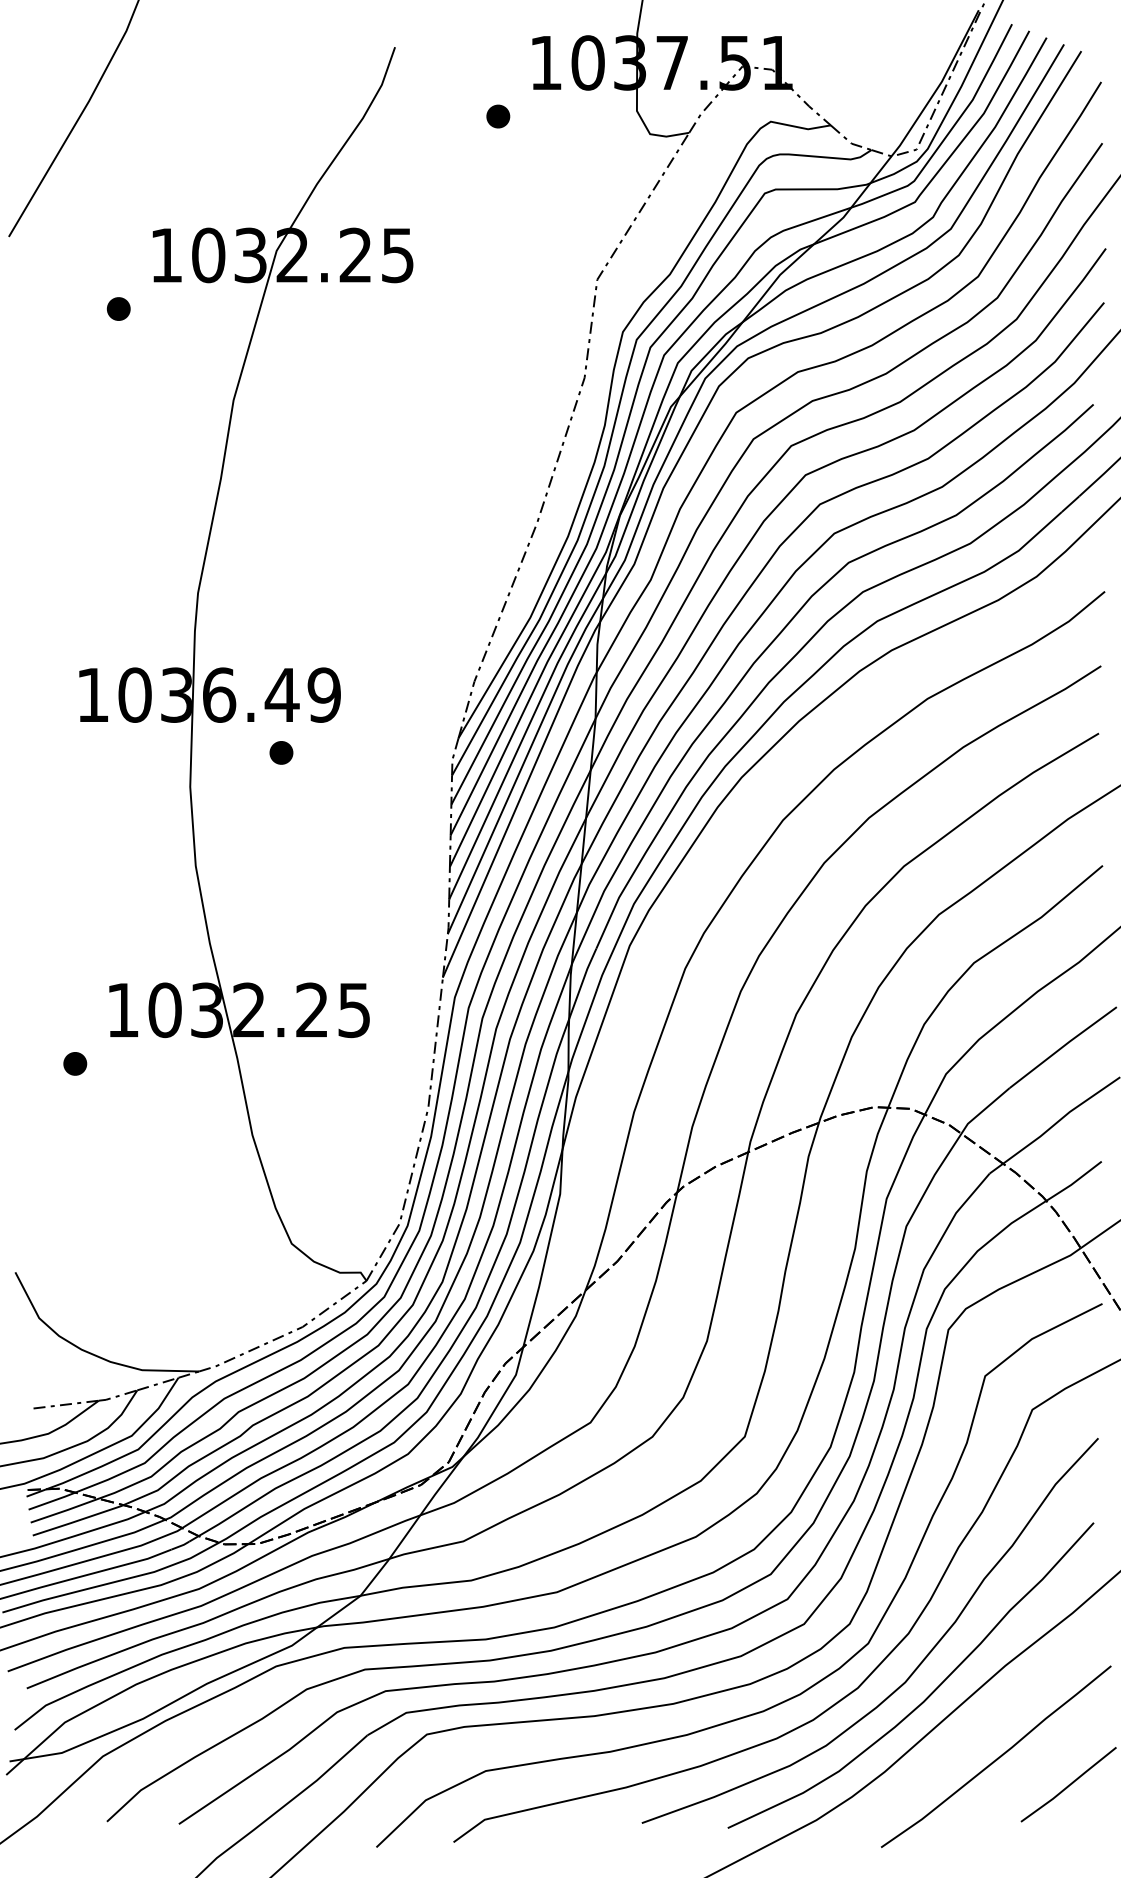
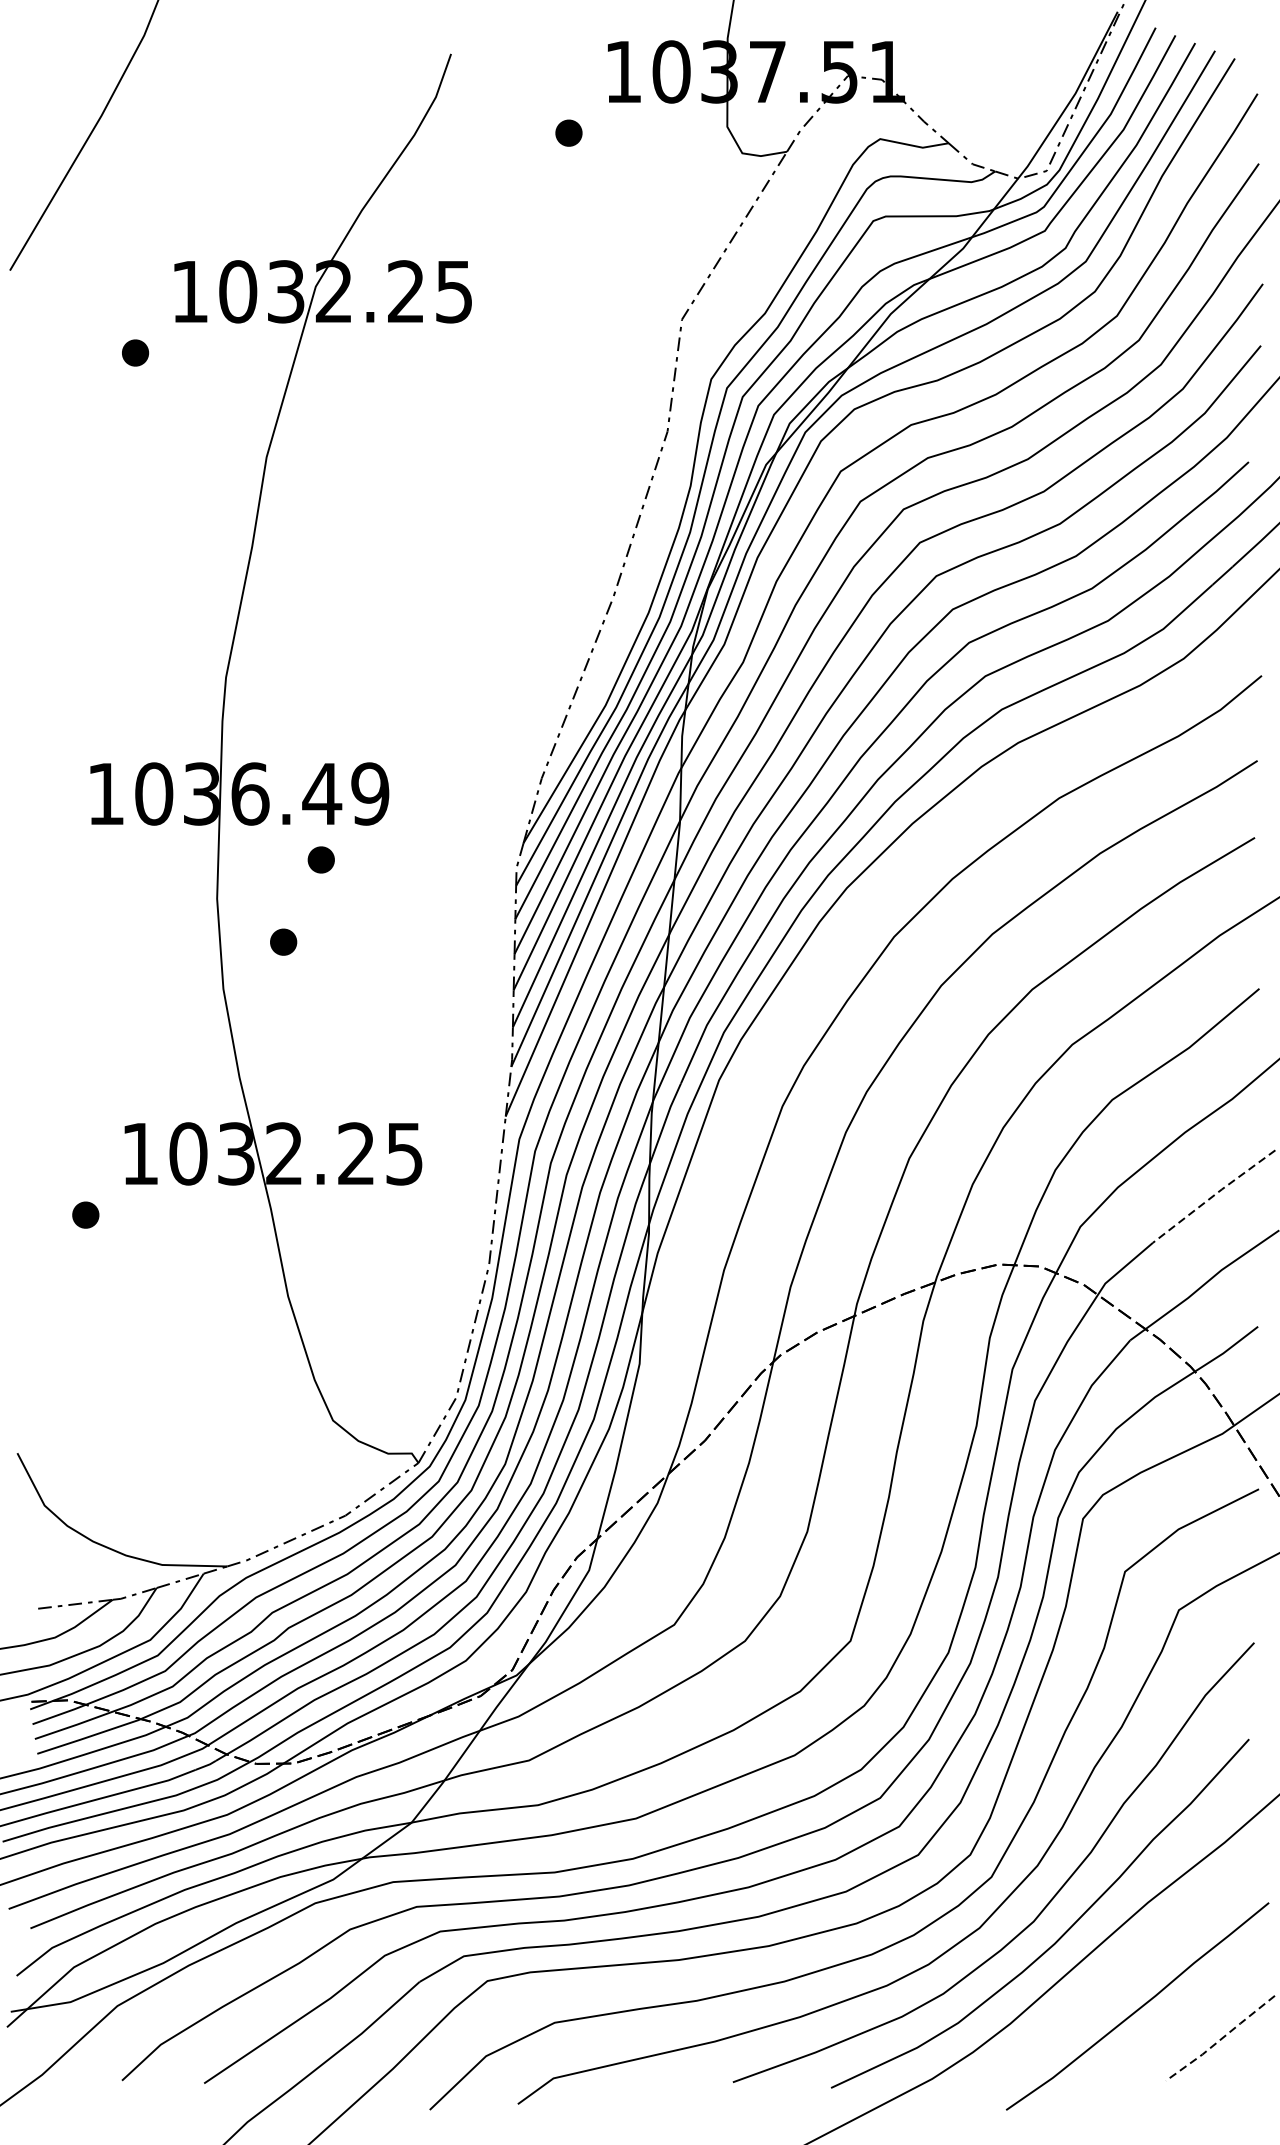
part: (248, 824) -> (283, 941), added
line: (1062, 1046) -> (1213, 1195), solid -> dashed
line: (1069, 1785) -> (1221, 2039), solid -> dashed

